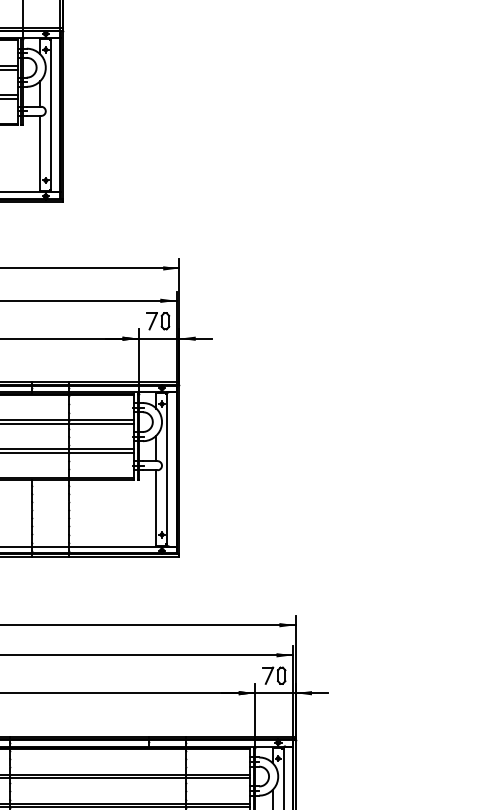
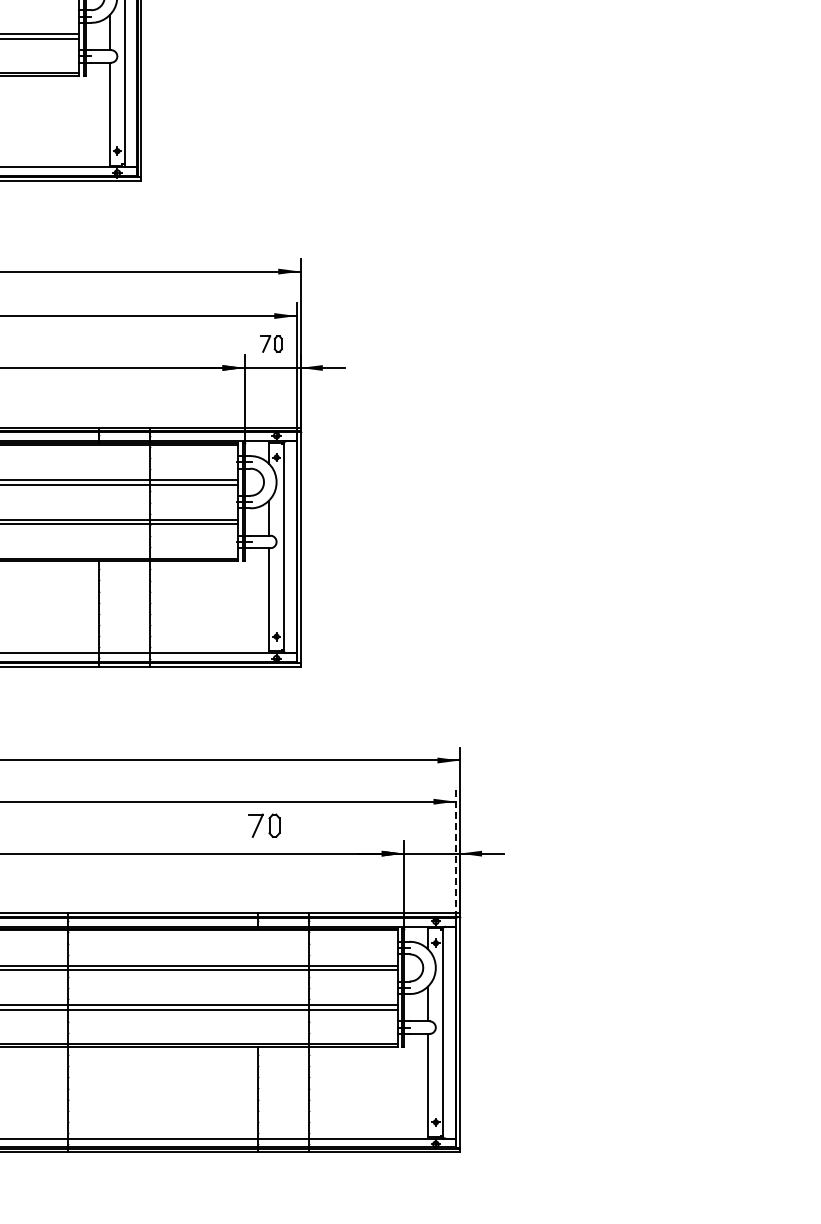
part: (158, 320) -> (271, 343), size x0.7
part: (274, 675) -> (264, 825), moved
line: (292, 693) -> (455, 853), solid -> dashed

